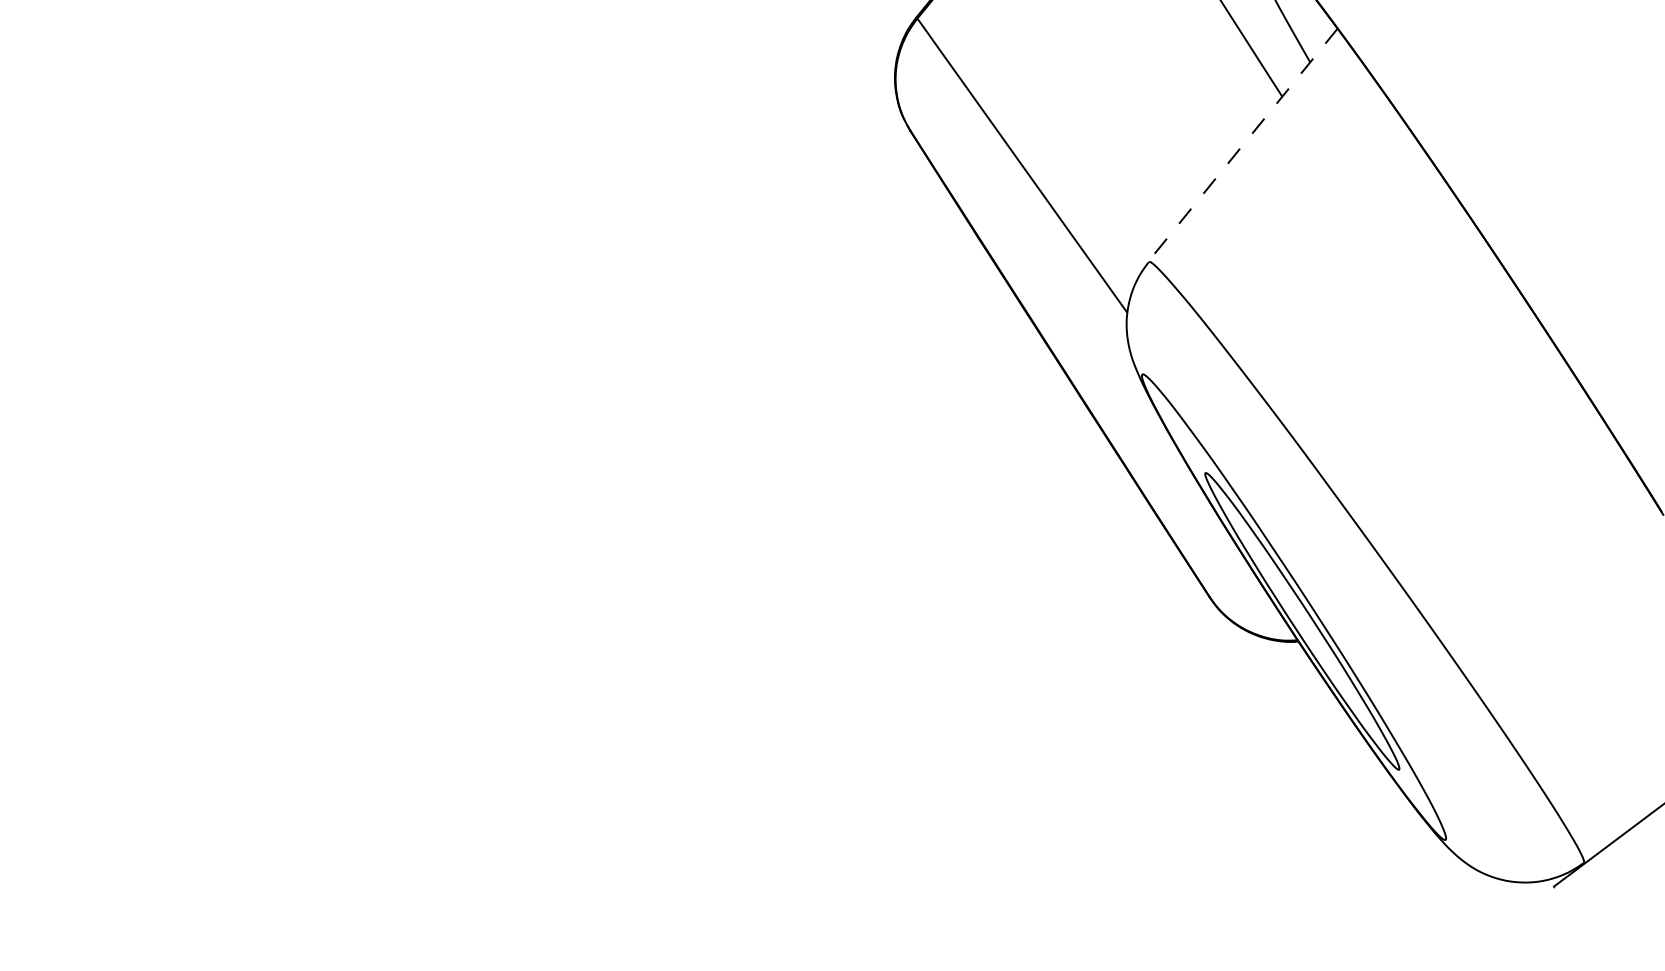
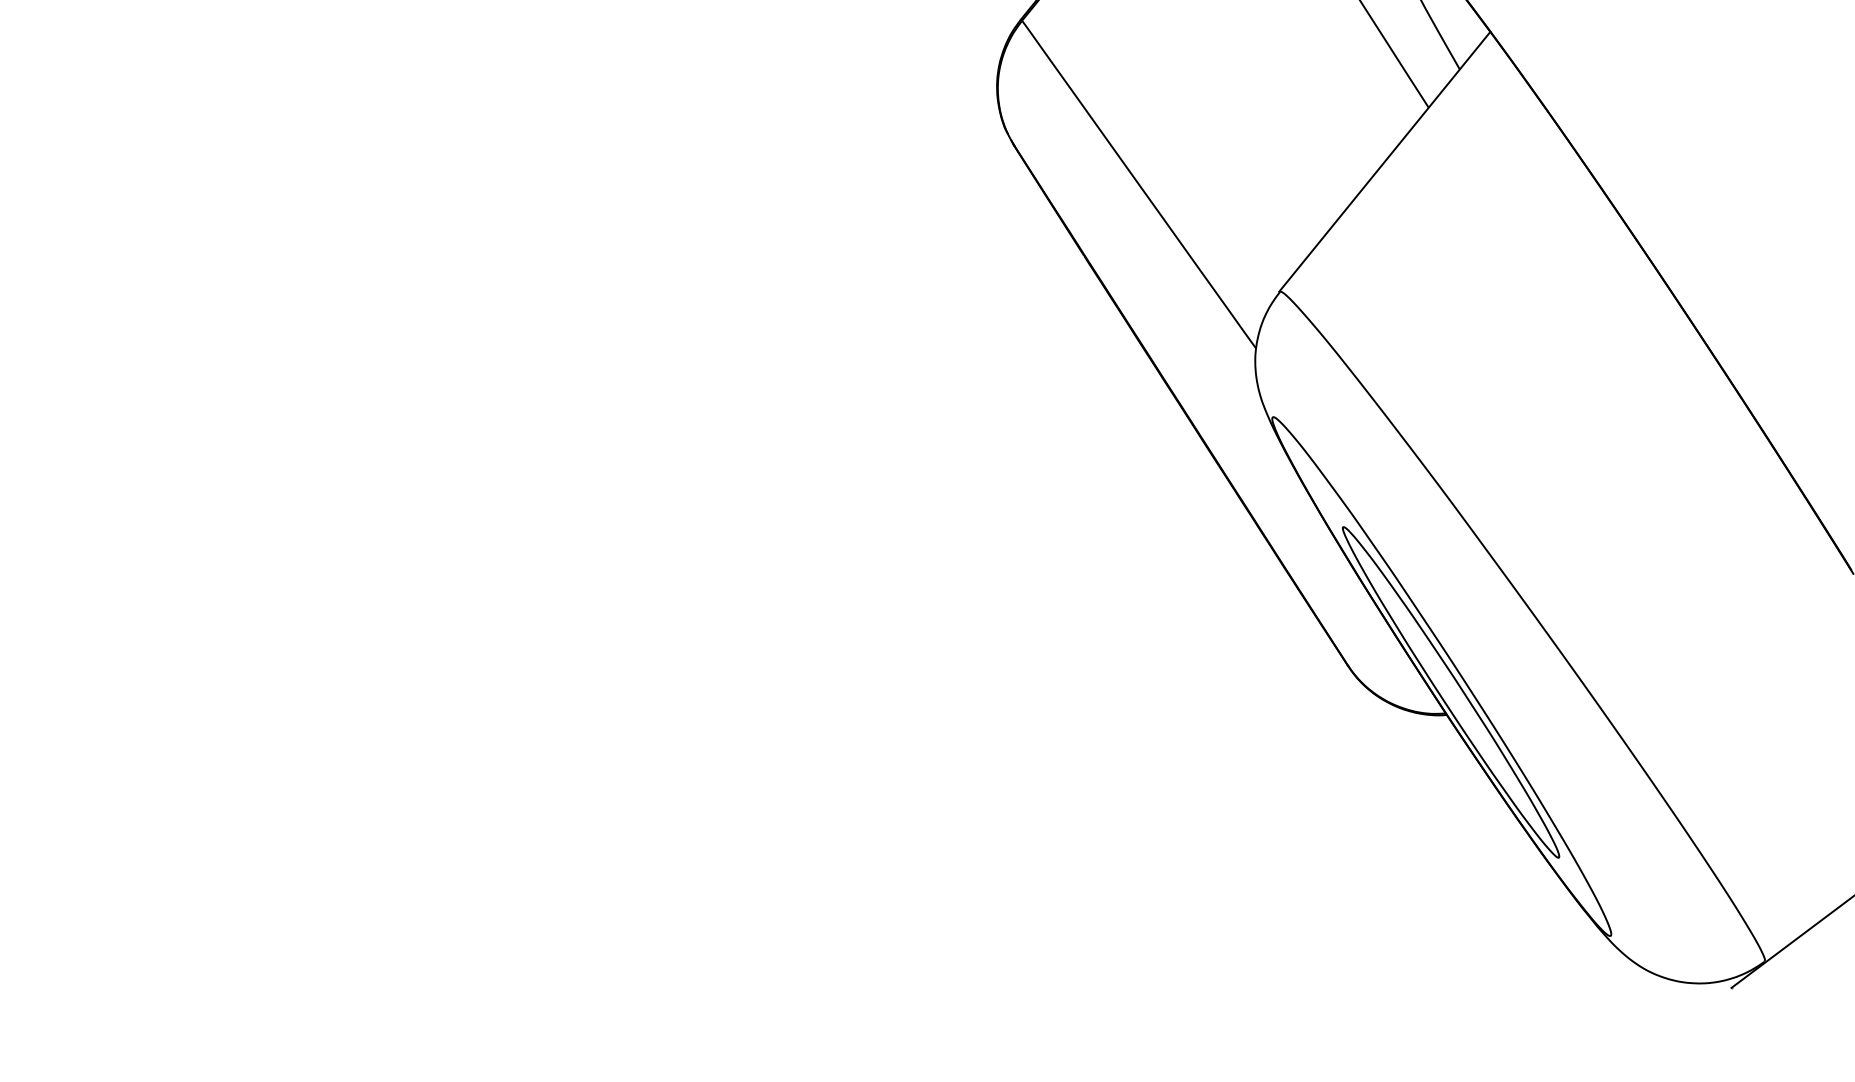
line: (1242, 145) -> (1384, 162), dashed -> solid

